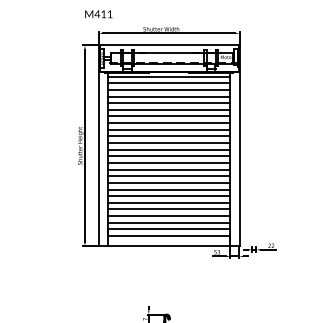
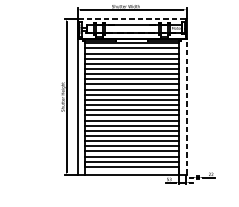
line: (169, 45) -> (132, 19), solid -> dashed
line: (239, 158) -> (186, 106), solid -> dashed

